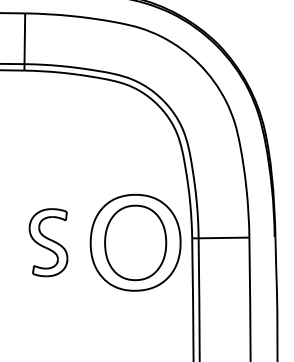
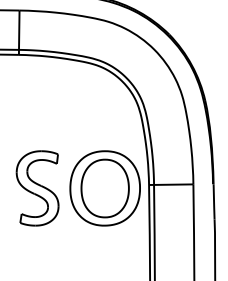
part: (48, 242) -> (37, 188), size x1.43

